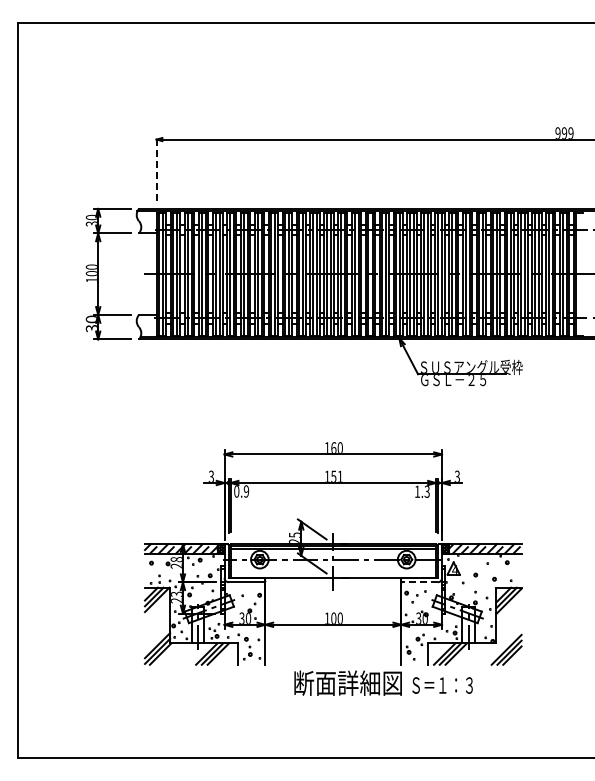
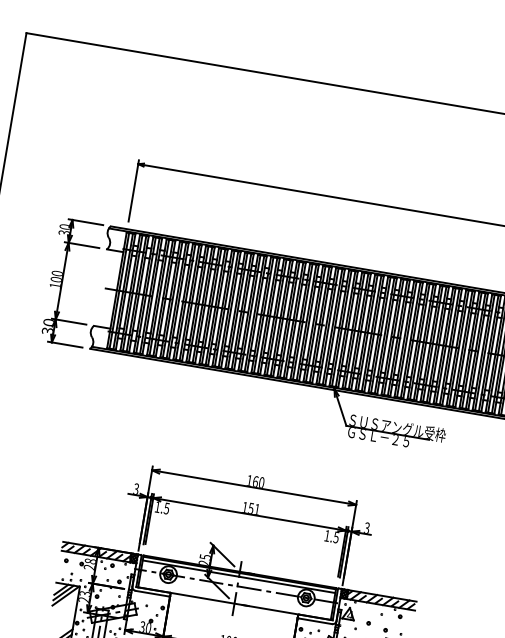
line: (156, 168) -> (133, 191), dashed -> solid
text: (241, 491) -> (162, 507), 0.9 -> 1.5
text: (427, 491) -> (336, 537), 1.3 -> 1.5
line: (419, 582) -> (314, 621), dashed -> solid

